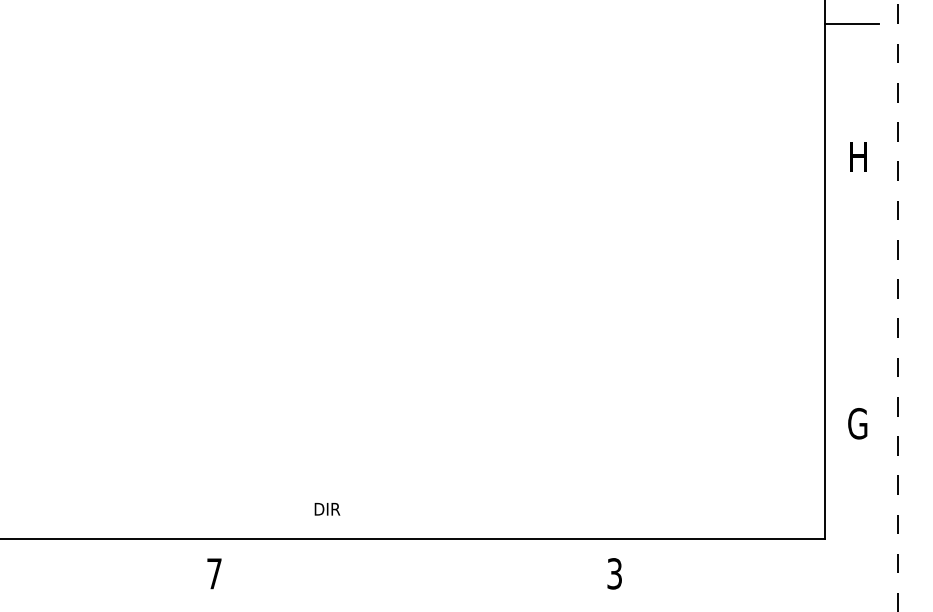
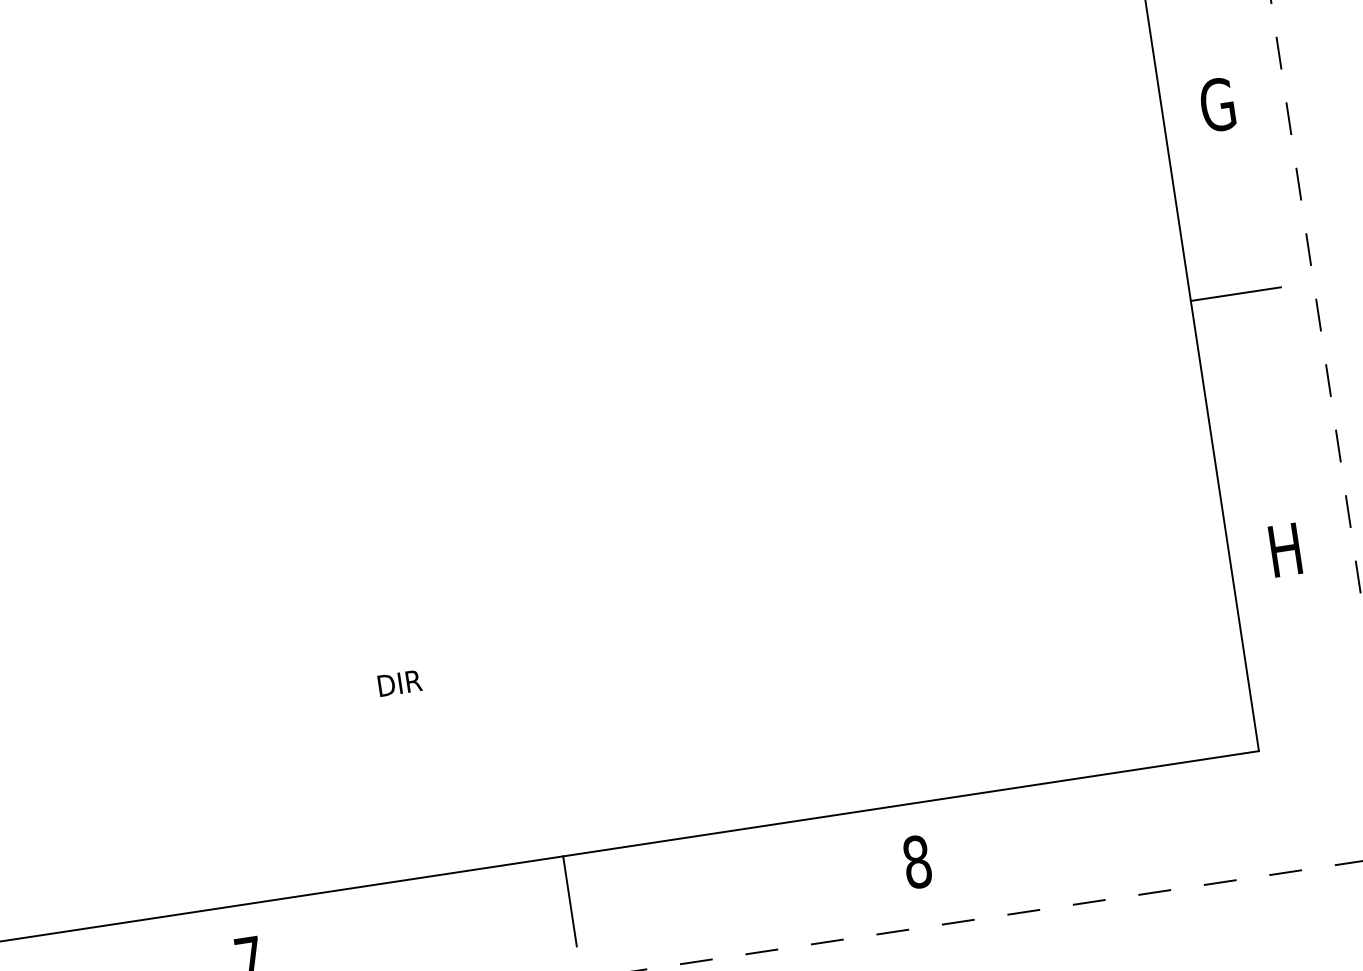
text: (857, 156) -> (1217, 104), H -> G
line: (851, 269) -> (1235, 294), added
text: (857, 423) -> (1284, 549), G -> H
text: (327, 509) -> (400, 683), moved
line: (407, 566) -> (569, 902), added
text: (614, 573) -> (916, 861), 3 -> 8

